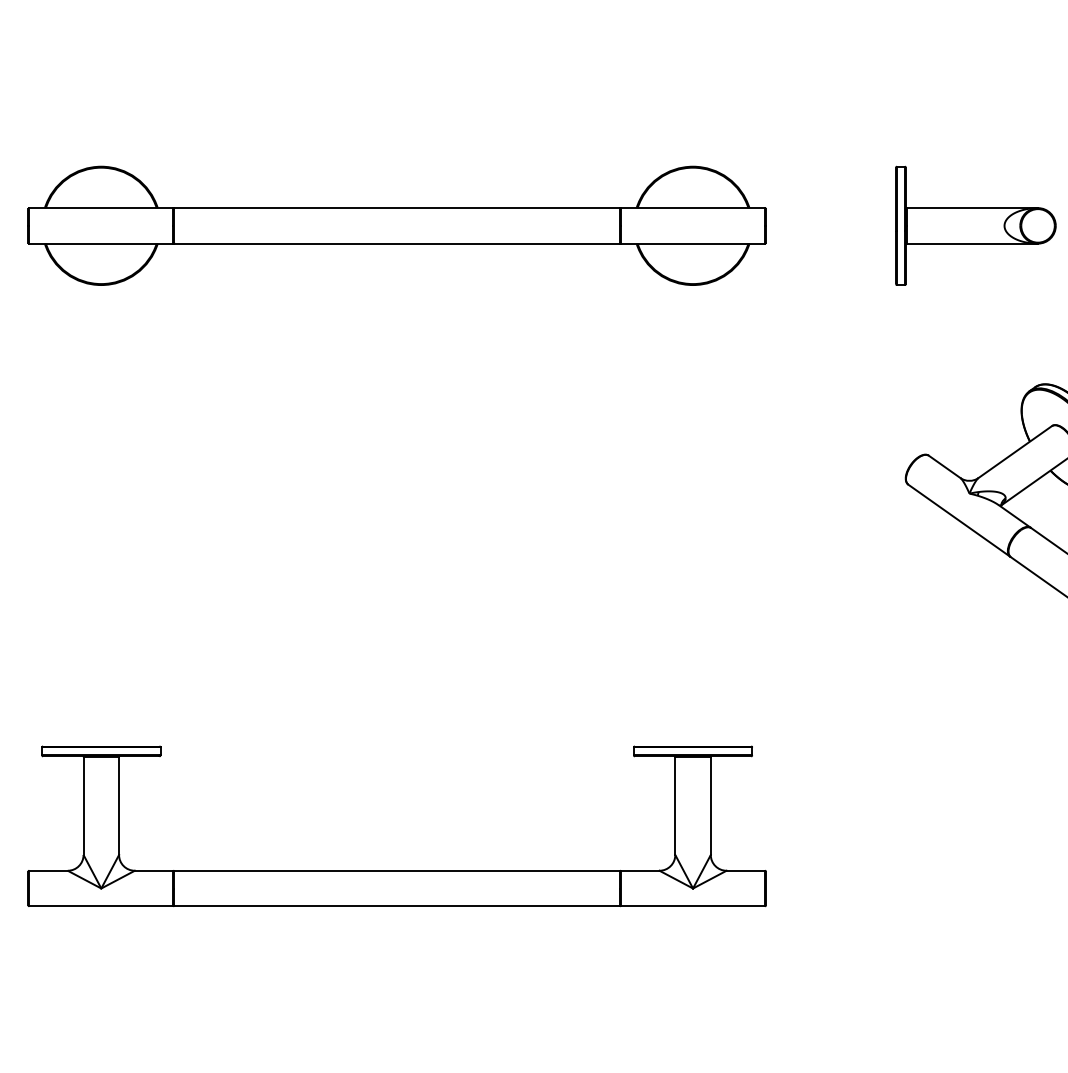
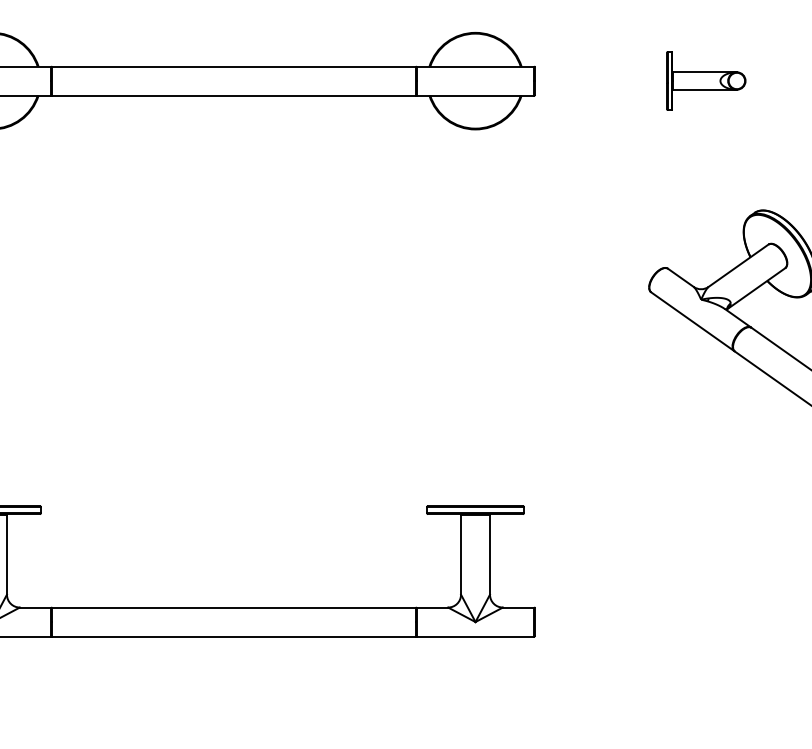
part: (975, 225) -> (706, 80), size x0.6

